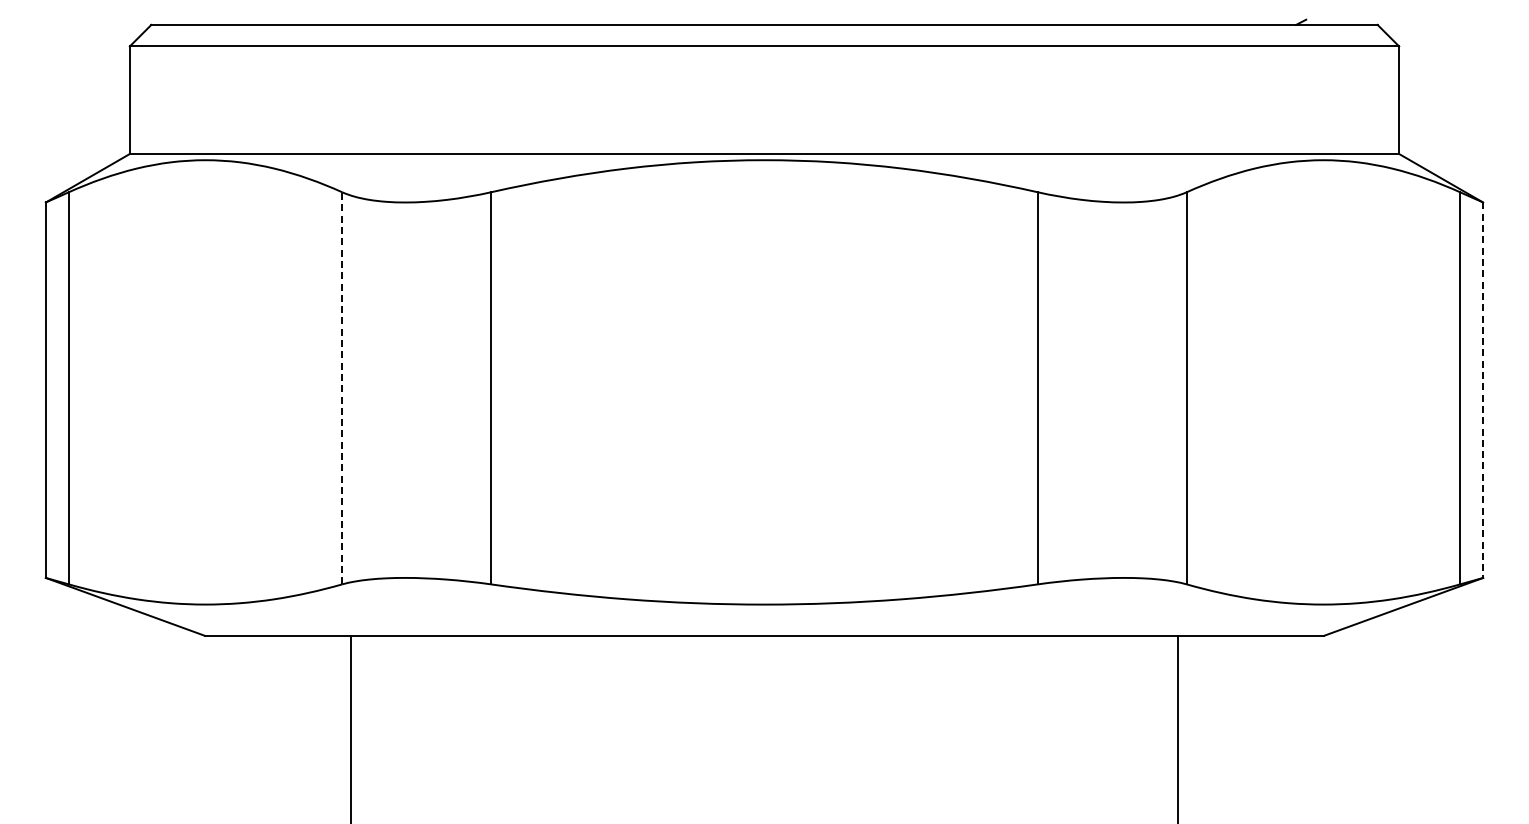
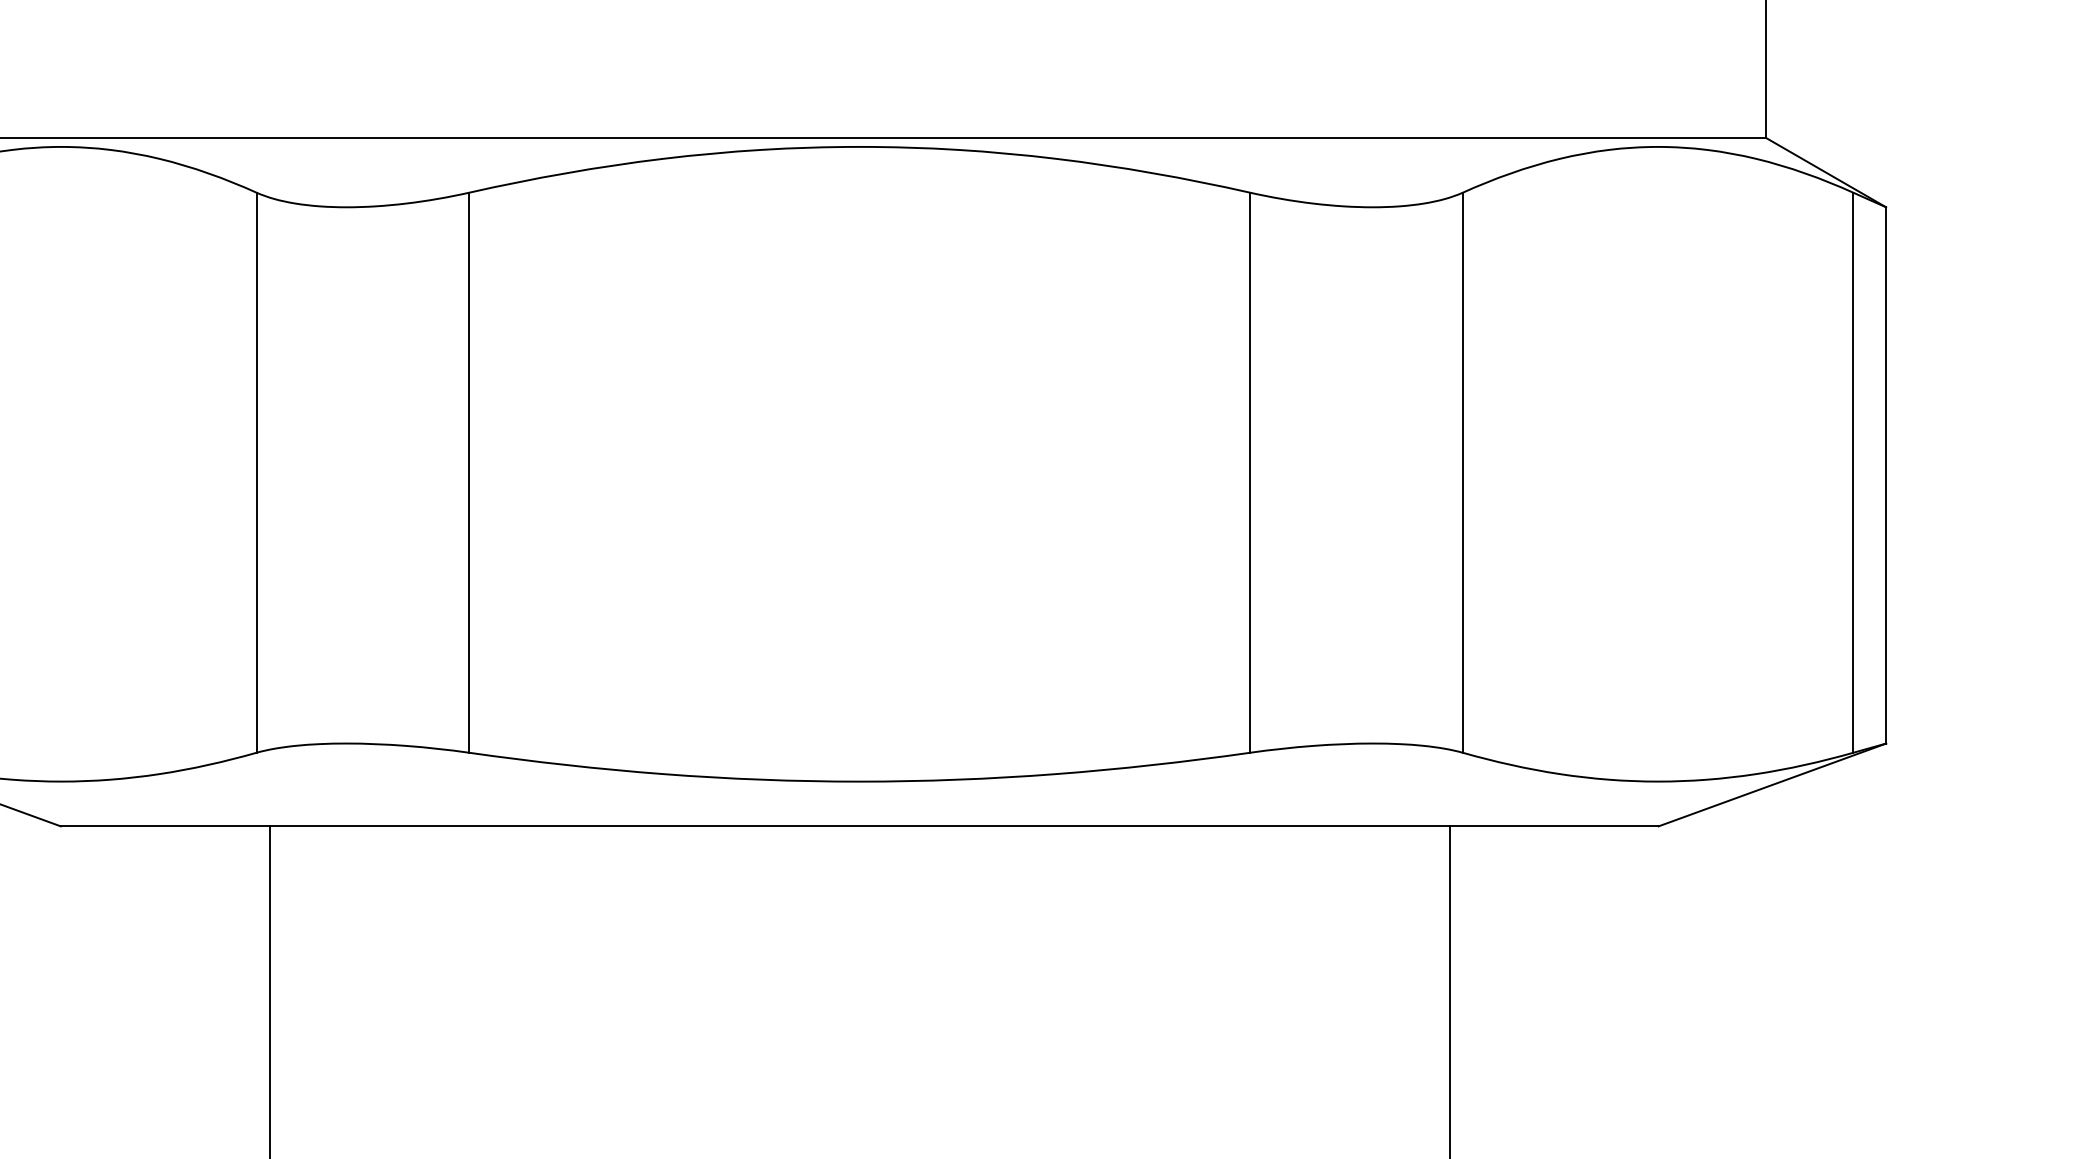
line: (342, 387) -> (256, 471), dashed -> solid
line: (1483, 390) -> (1886, 475), dashed -> solid

